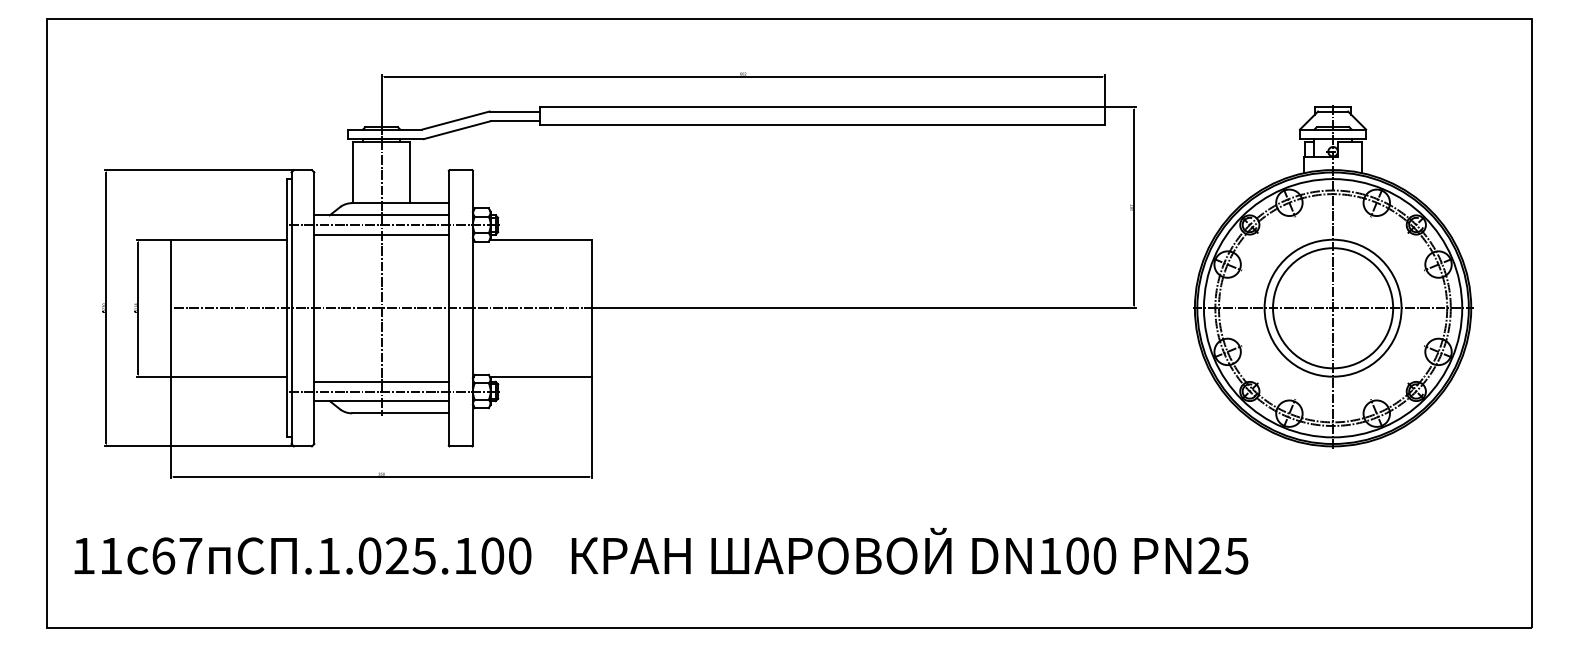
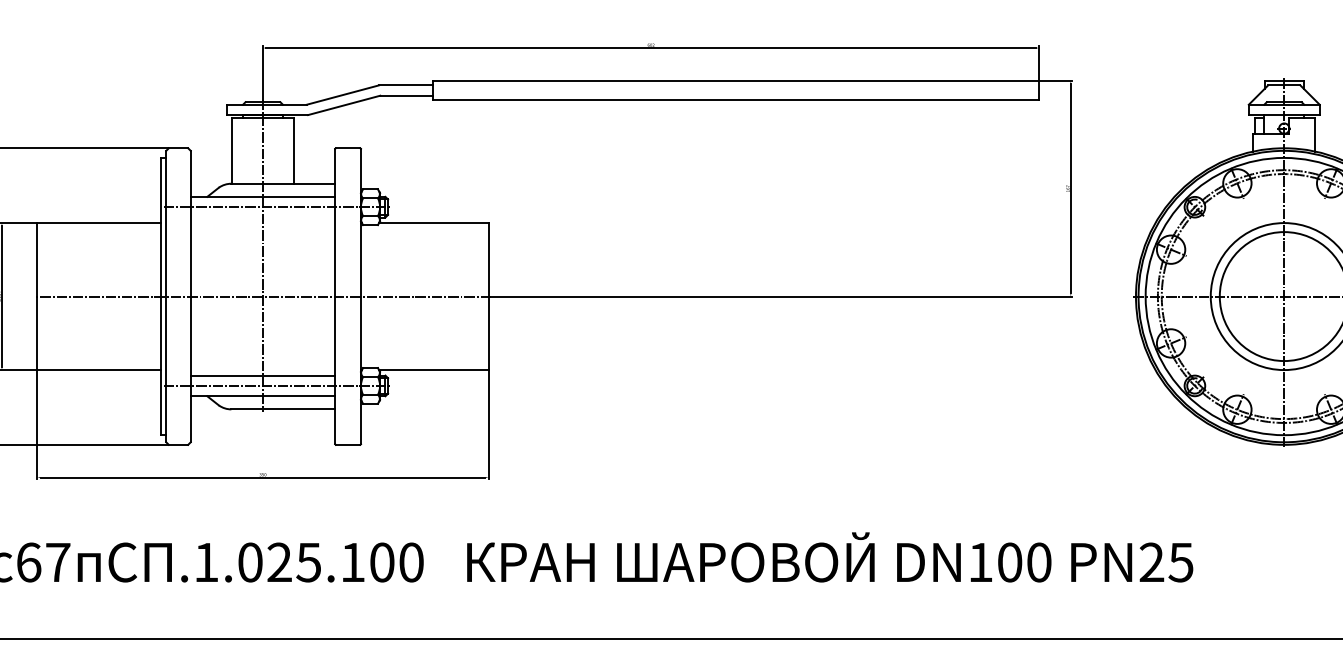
line: (381, 234) -> (262, 217), removed

